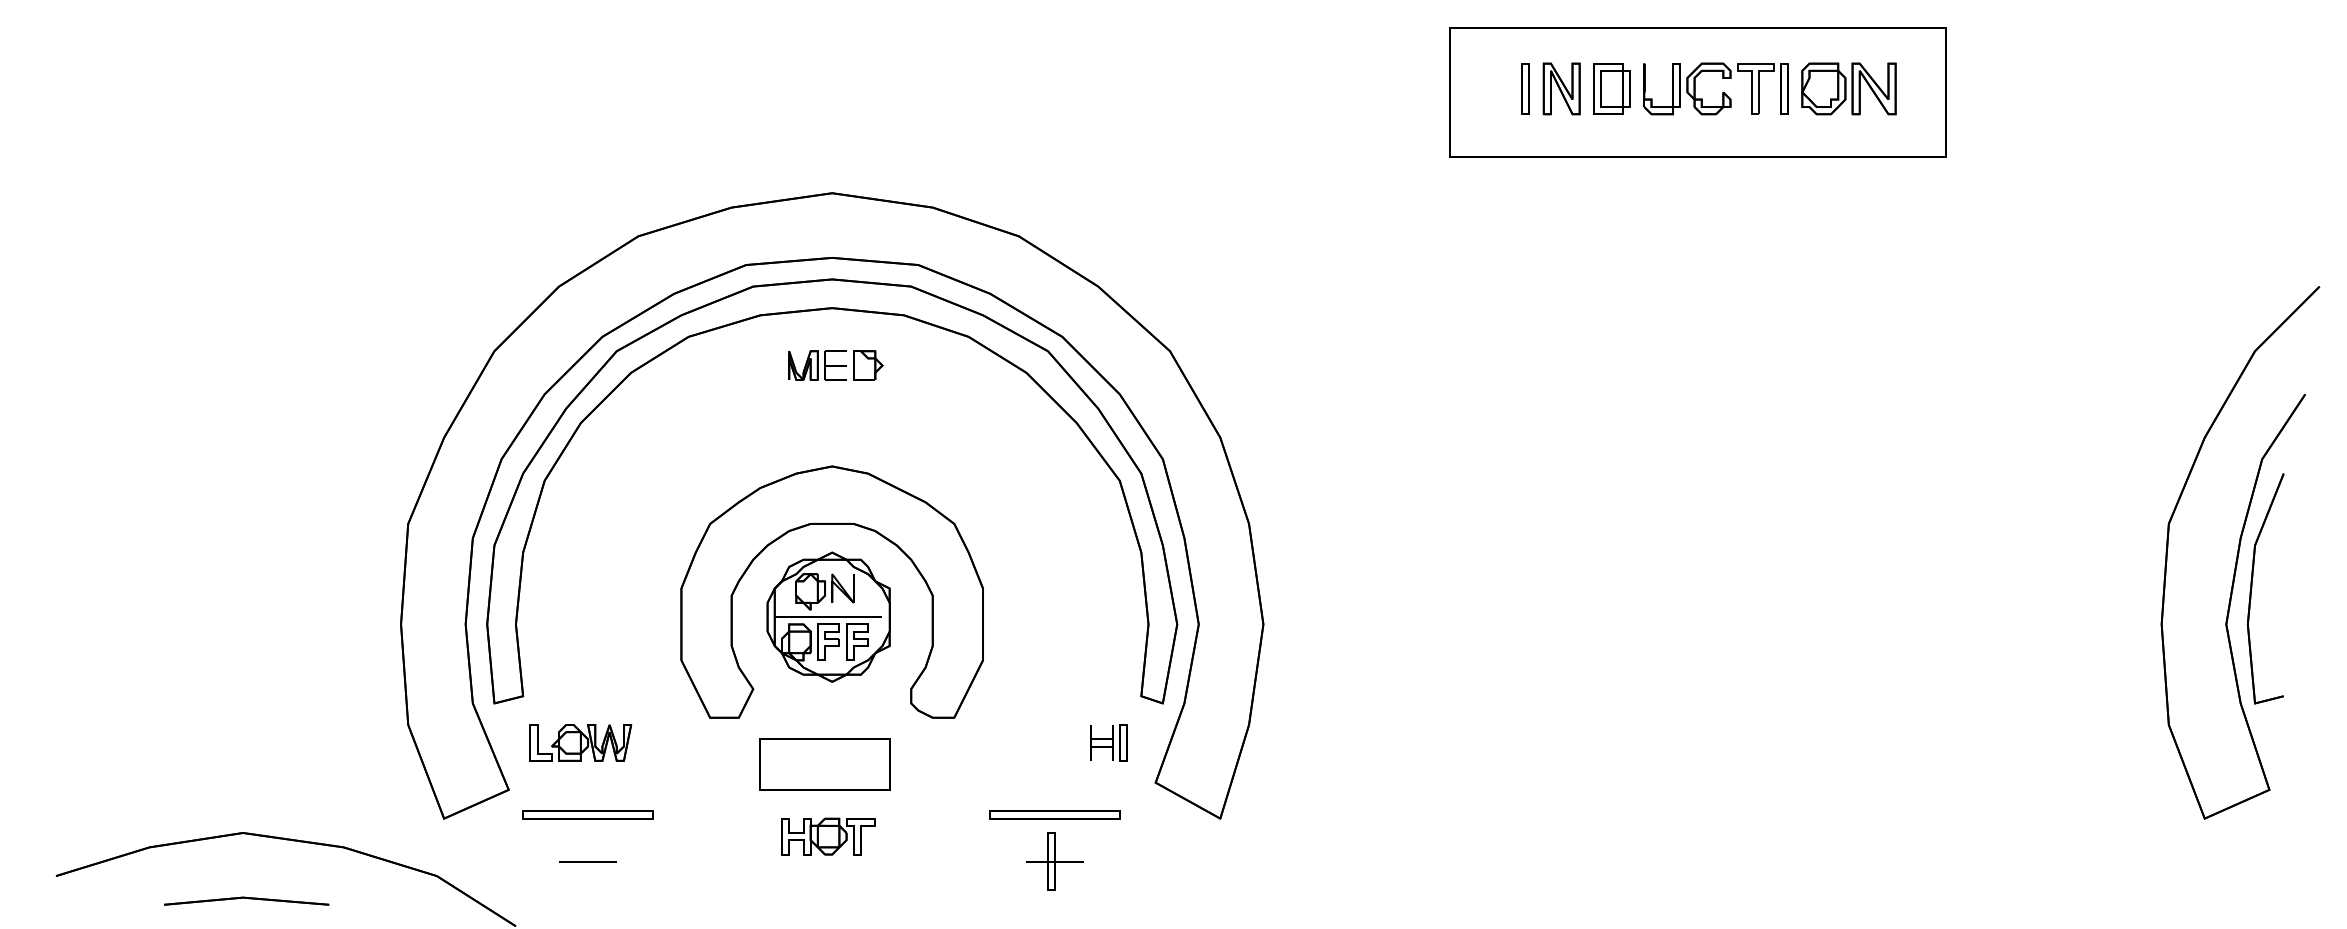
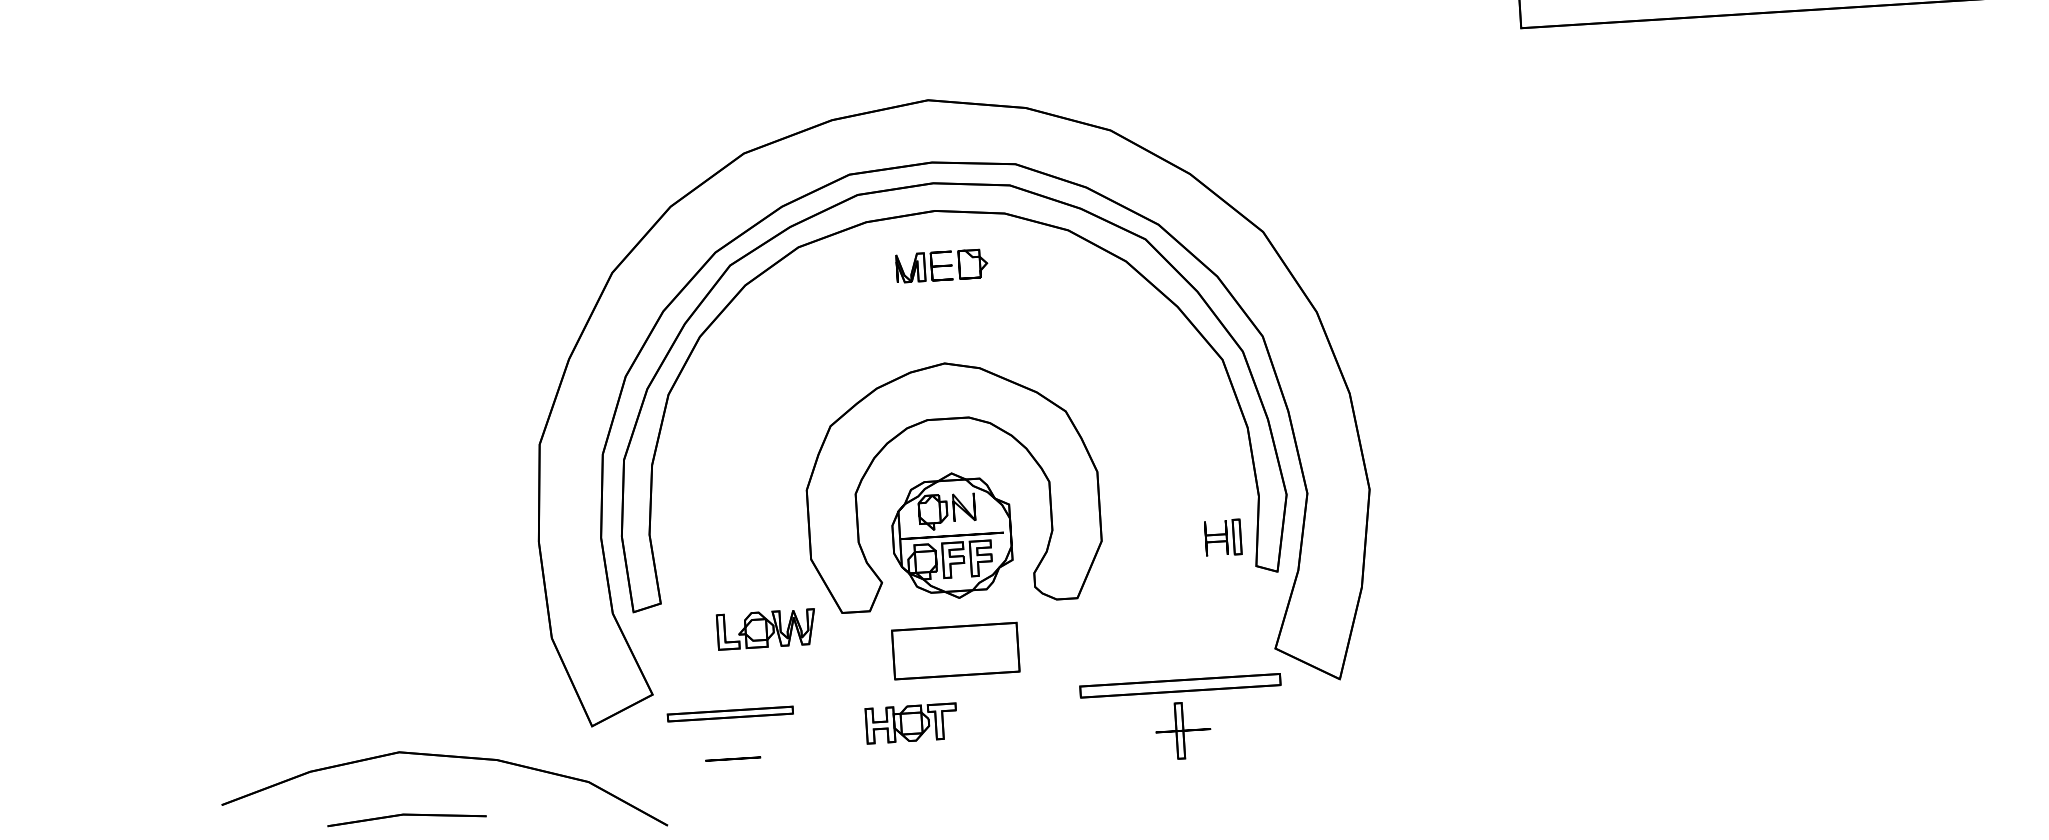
part: (828, 616) -> (951, 535), moved
part: (580, 742) -> (766, 629), moved
part: (1108, 742) -> (1222, 537), moved
part: (1054, 814) -> (1179, 685), size x1.6
part: (828, 836) -> (911, 723), moved

